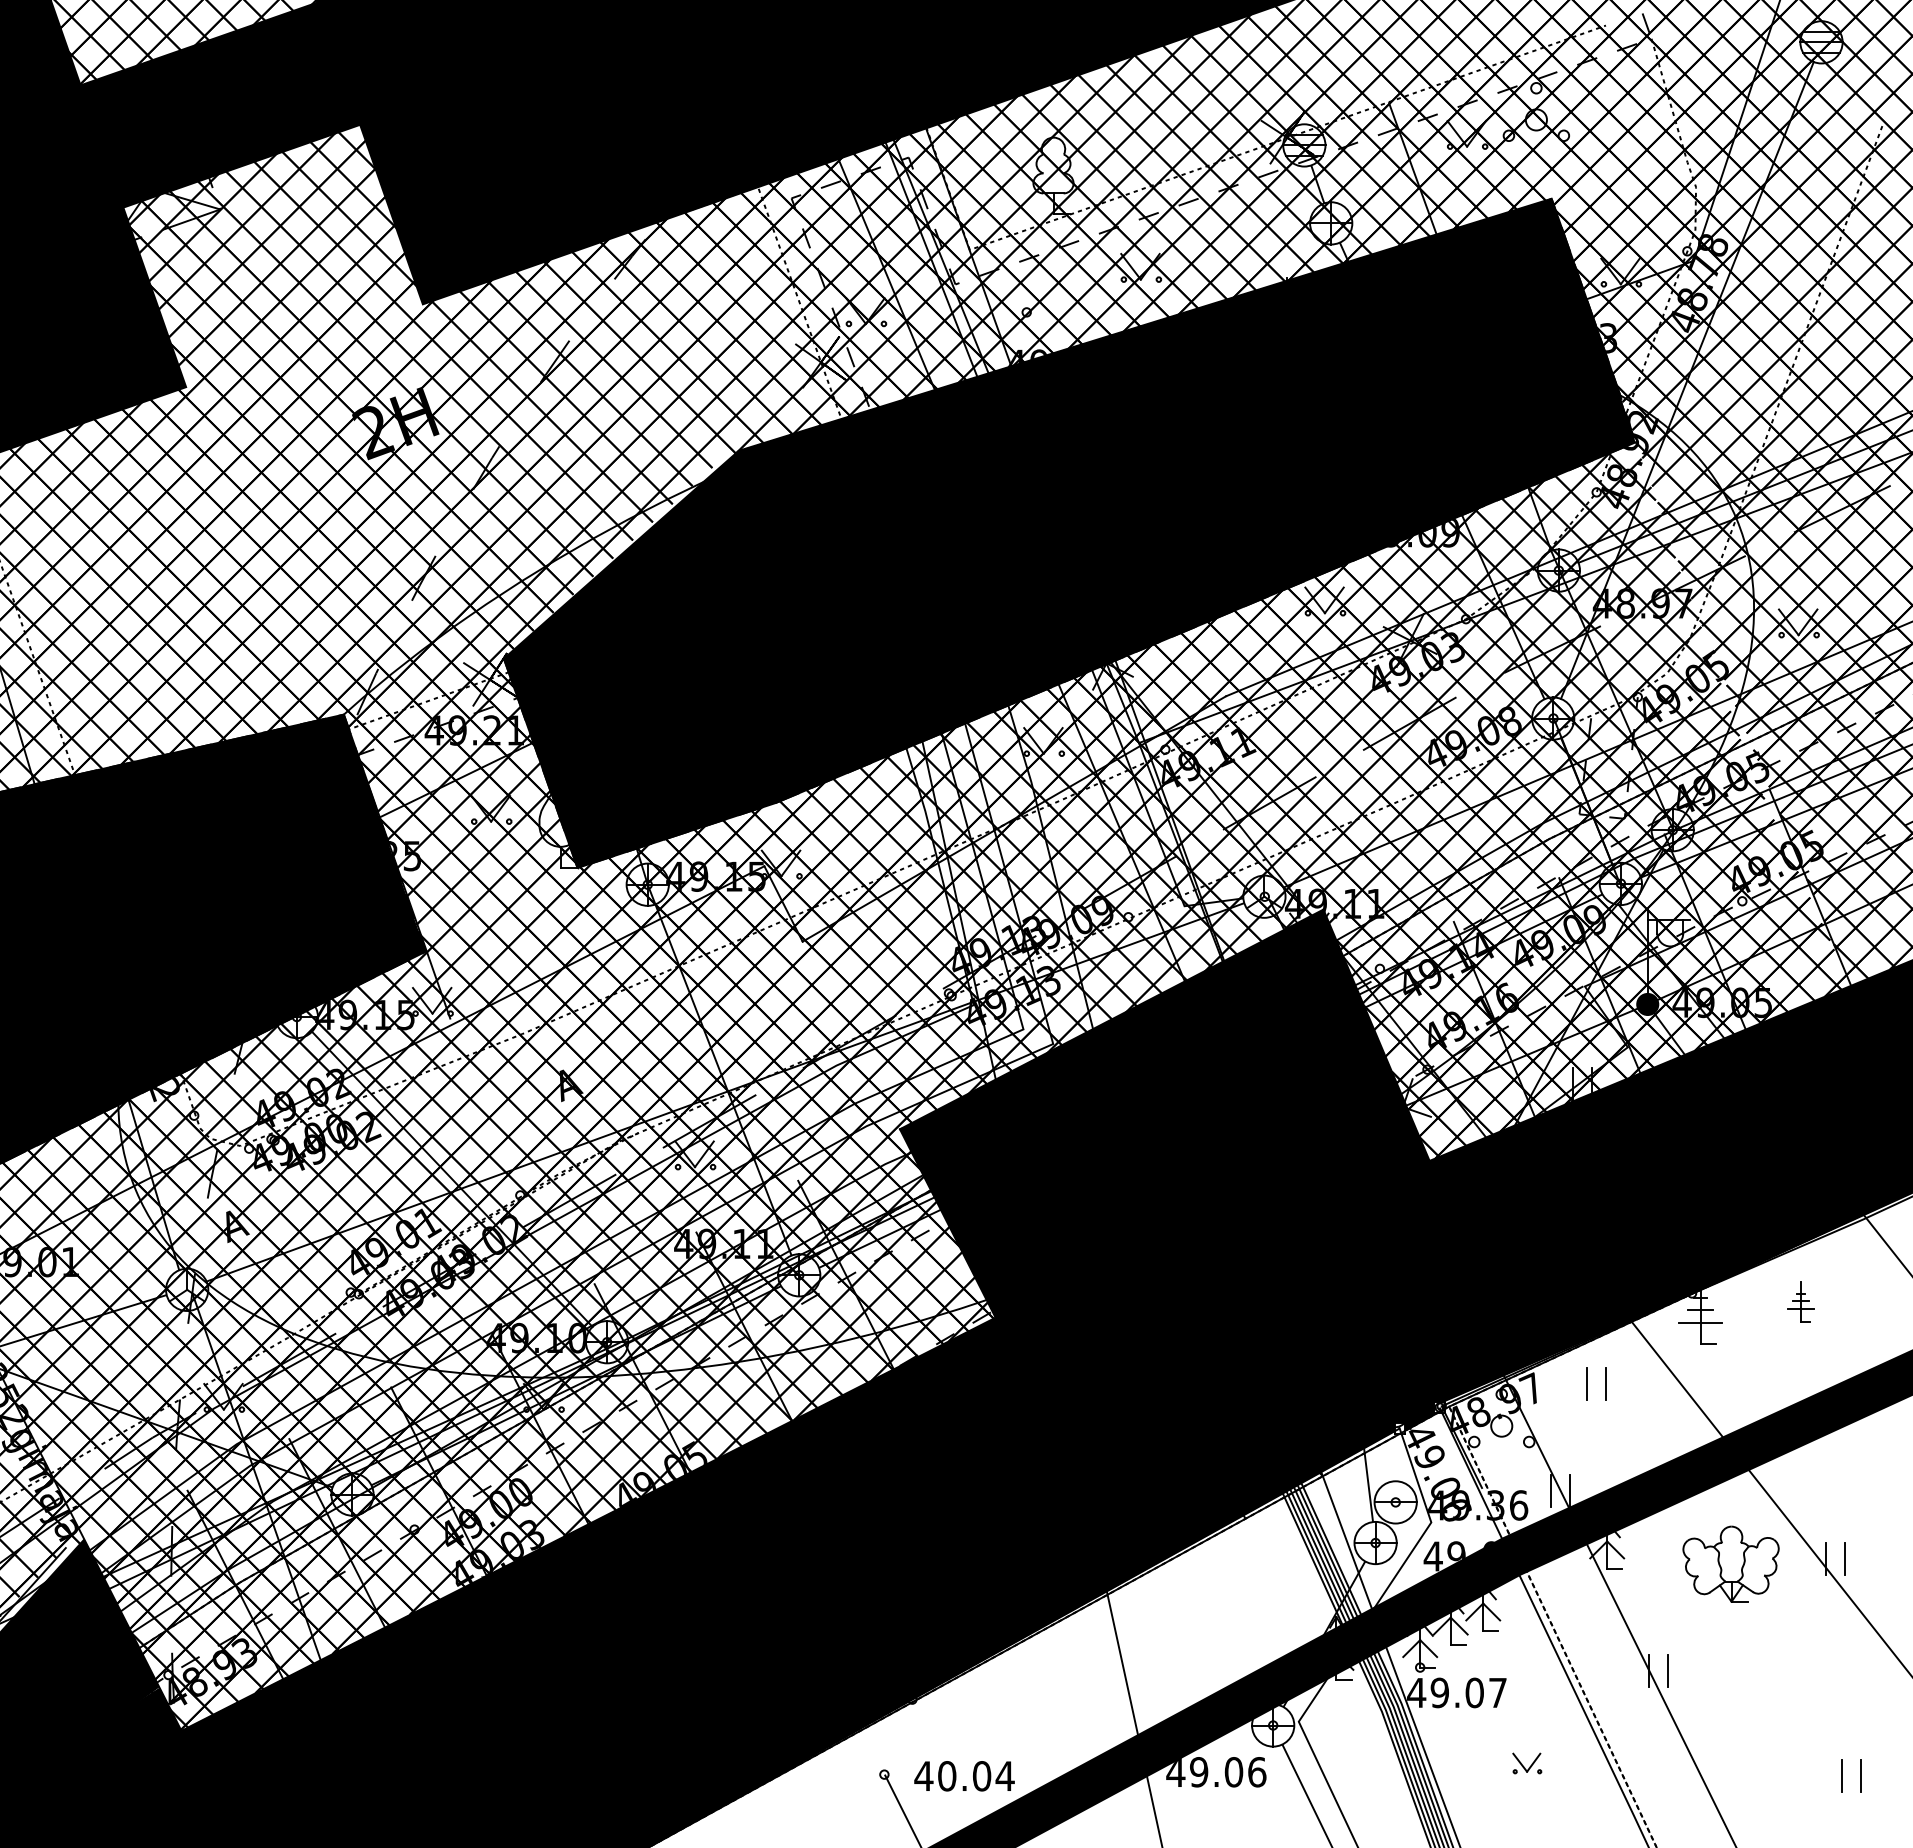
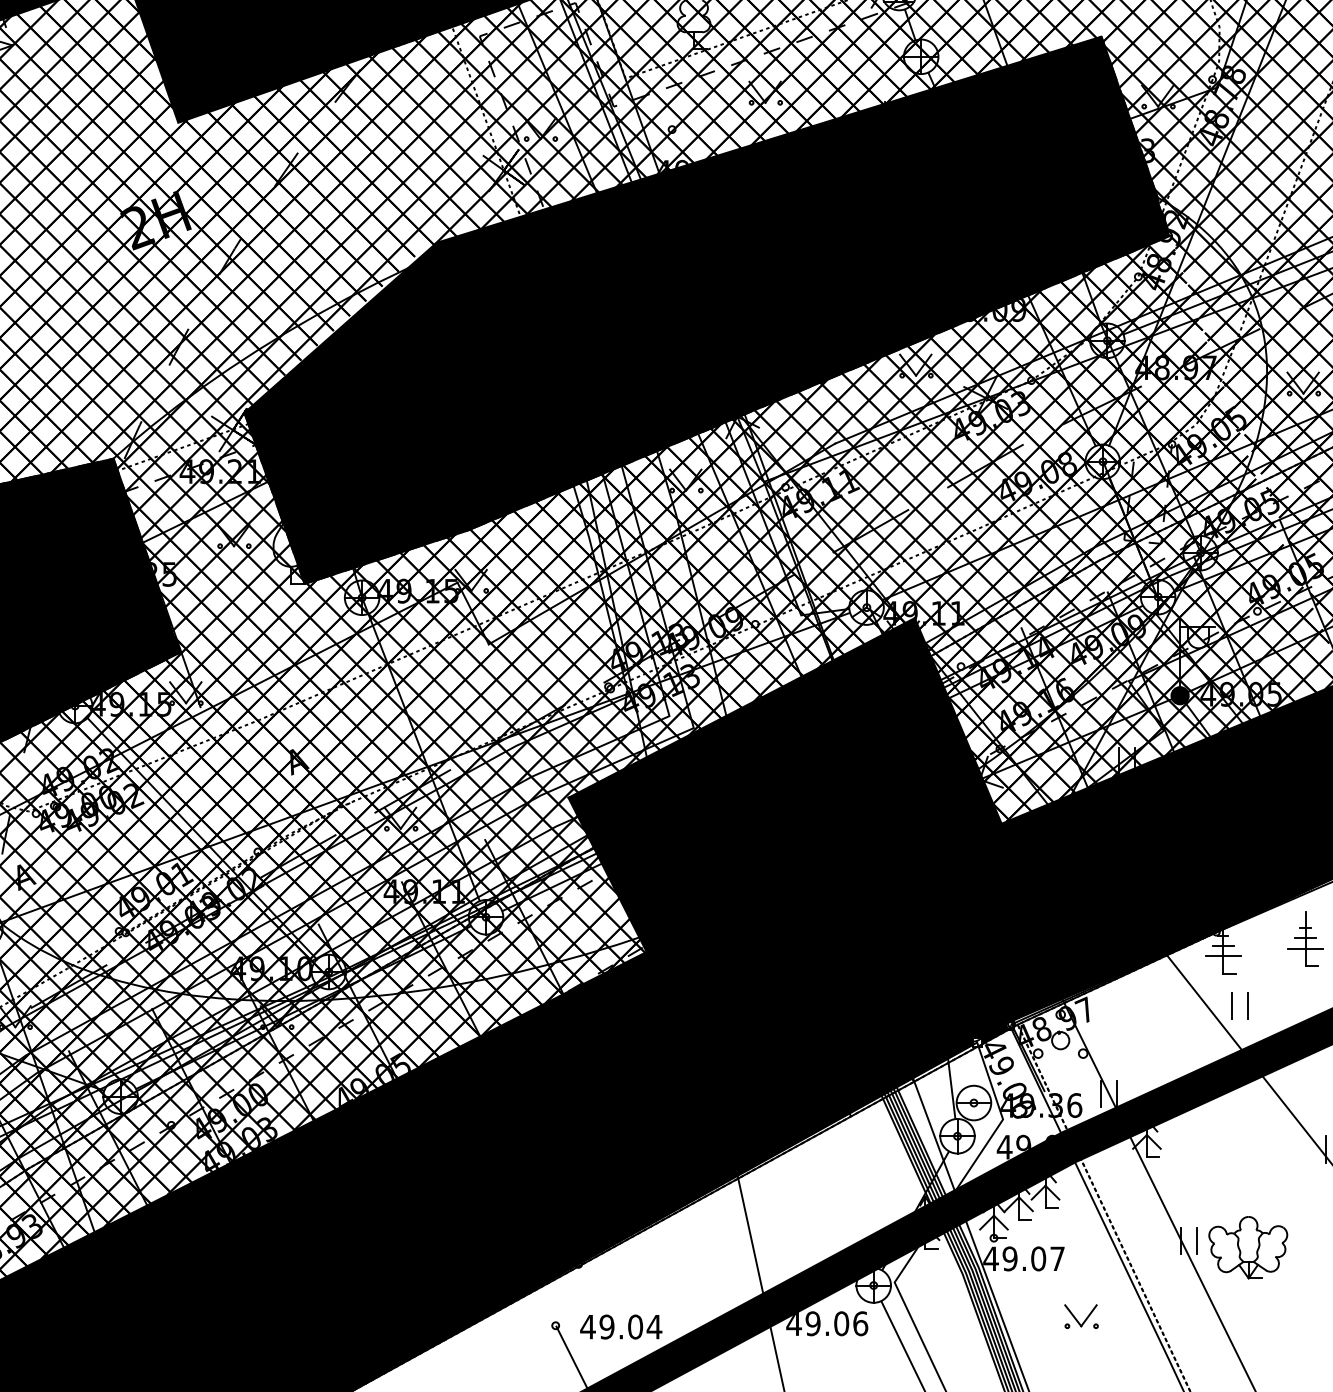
part: (1800, 1301) -> (1305, 938), size x1.67
part: (1587, 1383) -> (1233, 1005), moved
part: (1730, 1563) -> (1247, 1247), moved
part: (1527, 1763) -> (1081, 1316), size x1.43
text: (947, 1776) -> (607, 1327), 40.04 -> 49.04

